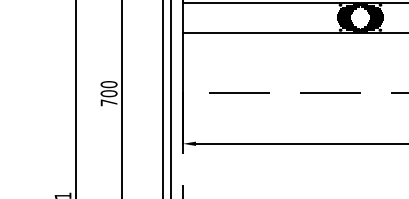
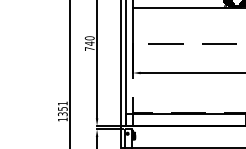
text: (108, 93) -> (89, 43), 700 -> 740

